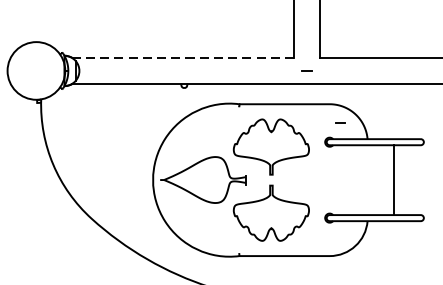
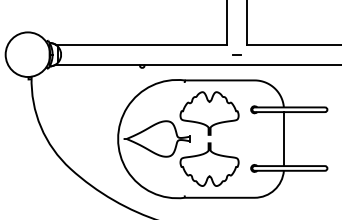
line: (183, 57) -> (141, 44), dashed -> solid
line: (339, 122) -> (262, 94), removed
line: (392, 180) -> (283, 139), moved

